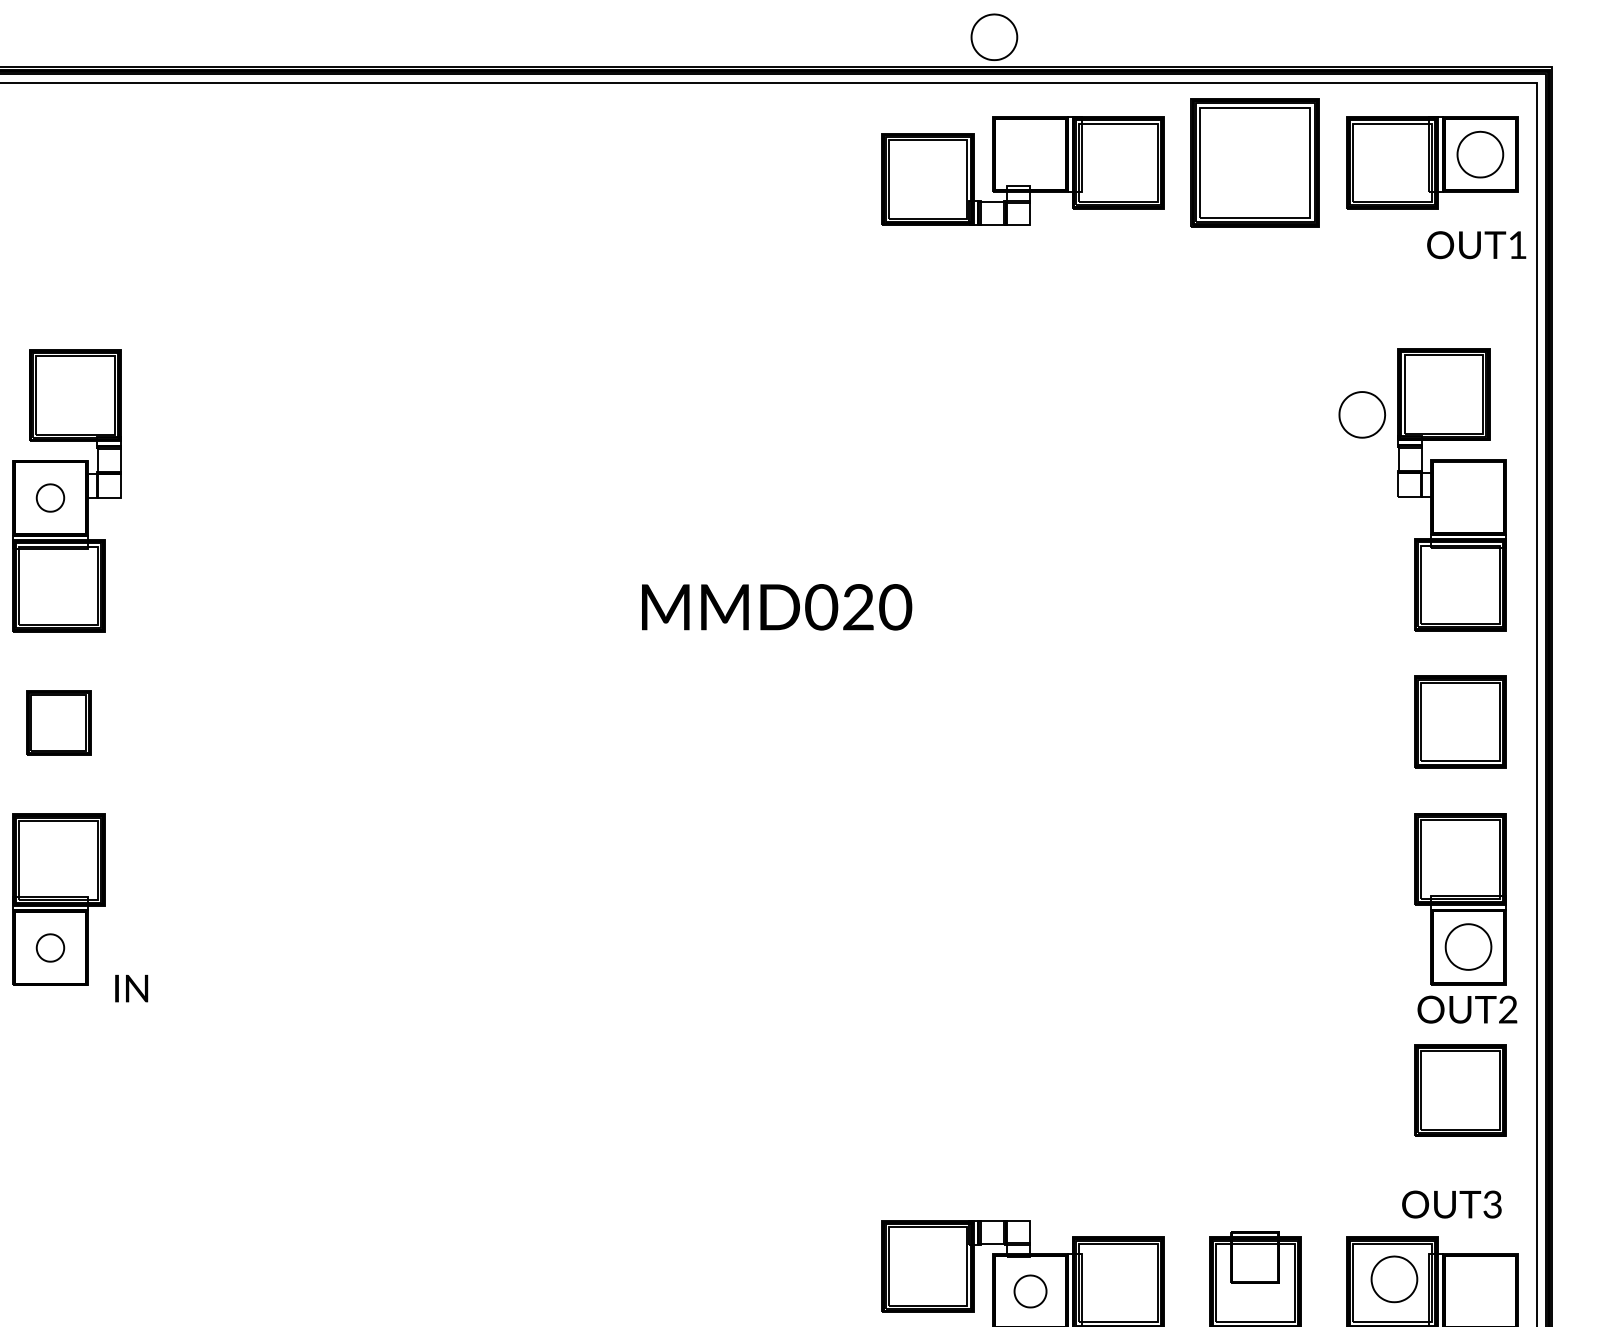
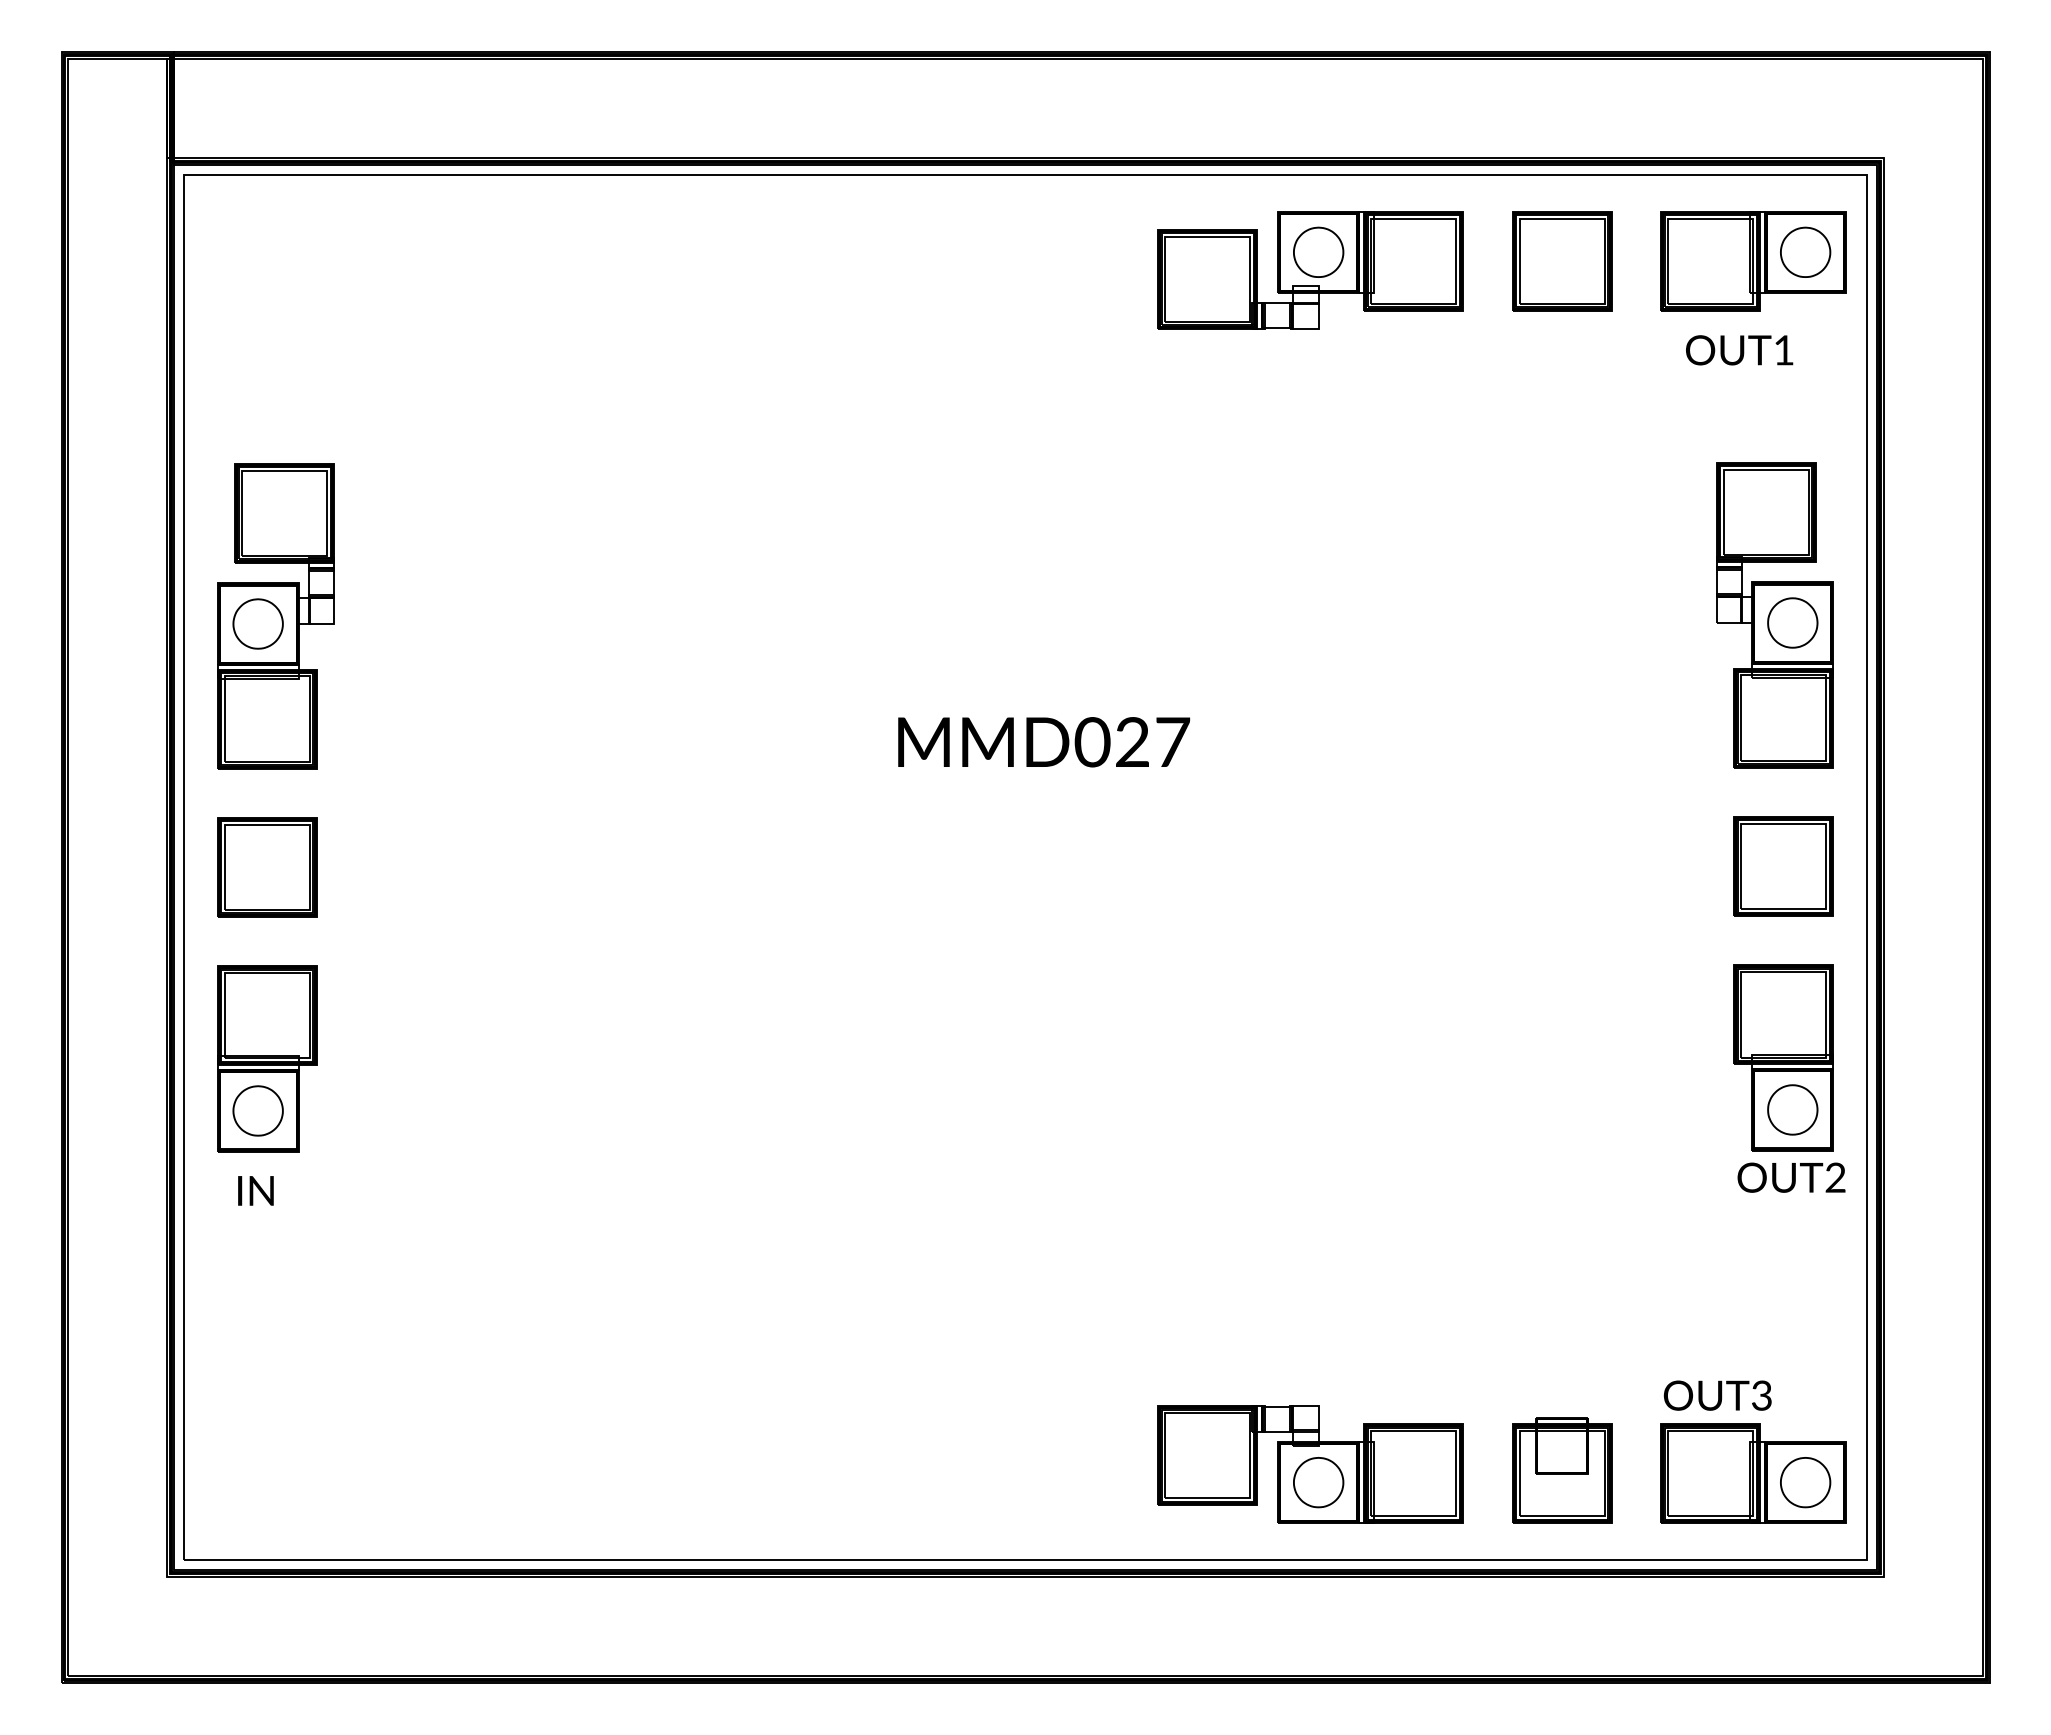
part: (994, 36) -> (1318, 251), moved
part: (1255, 163) -> (1562, 261), size x0.71
text: (1476, 245) -> (1739, 350), moved
part: (1362, 414) -> (1792, 622), moved
part: (49, 497) -> (257, 623), size x1.67
text: (895, 607) -> (1172, 742), MMD020 -> MMD027
part: (59, 723) -> (267, 867), size x1.43
part: (49, 947) -> (257, 1110), size x1.67
text: (131, 988) -> (255, 1190), moved
part: (1459, 1090) -> (1783, 1265), removed
text: (1451, 1204) -> (1717, 1395), moved
part: (1394, 1279) -> (1805, 1482), moved
part: (1030, 1291) -> (1318, 1482), size x1.43

